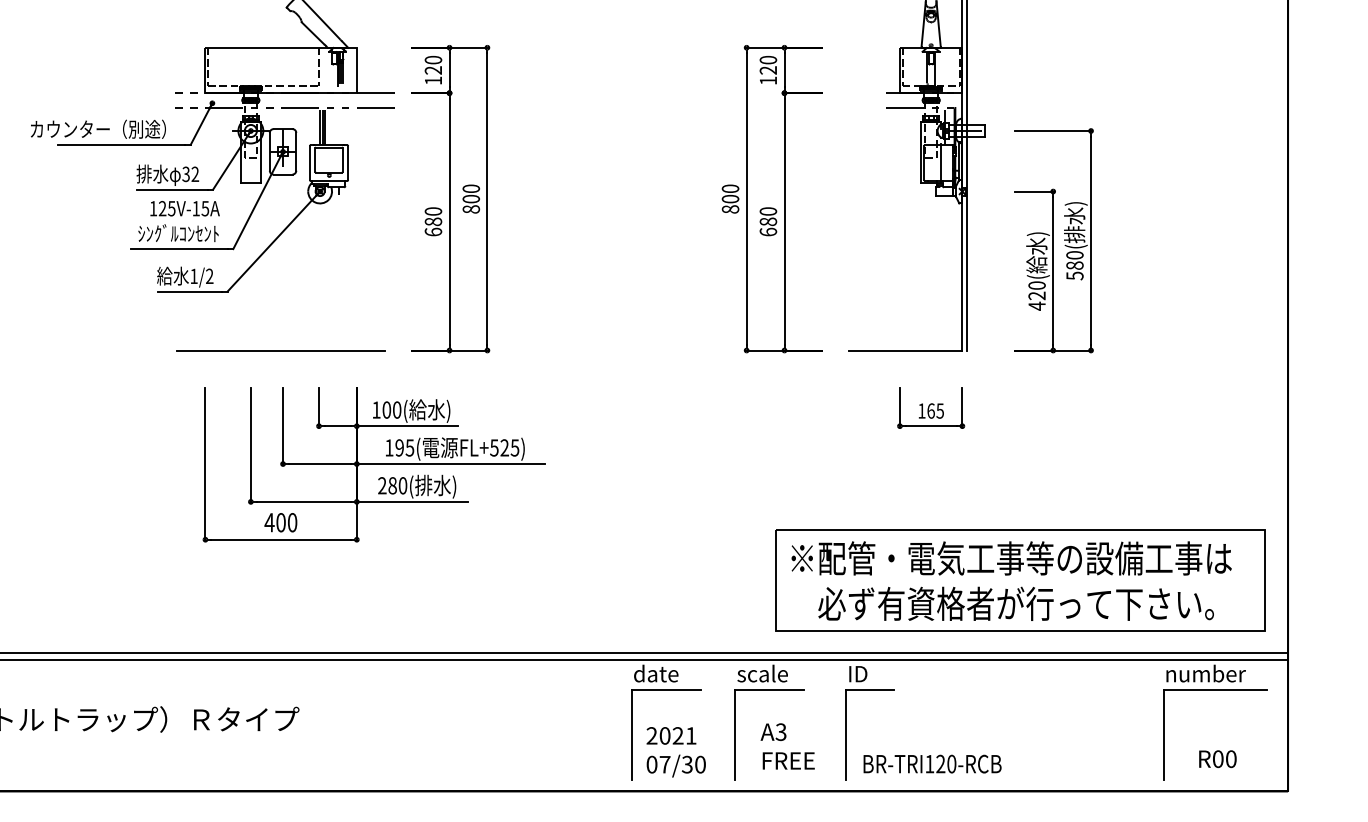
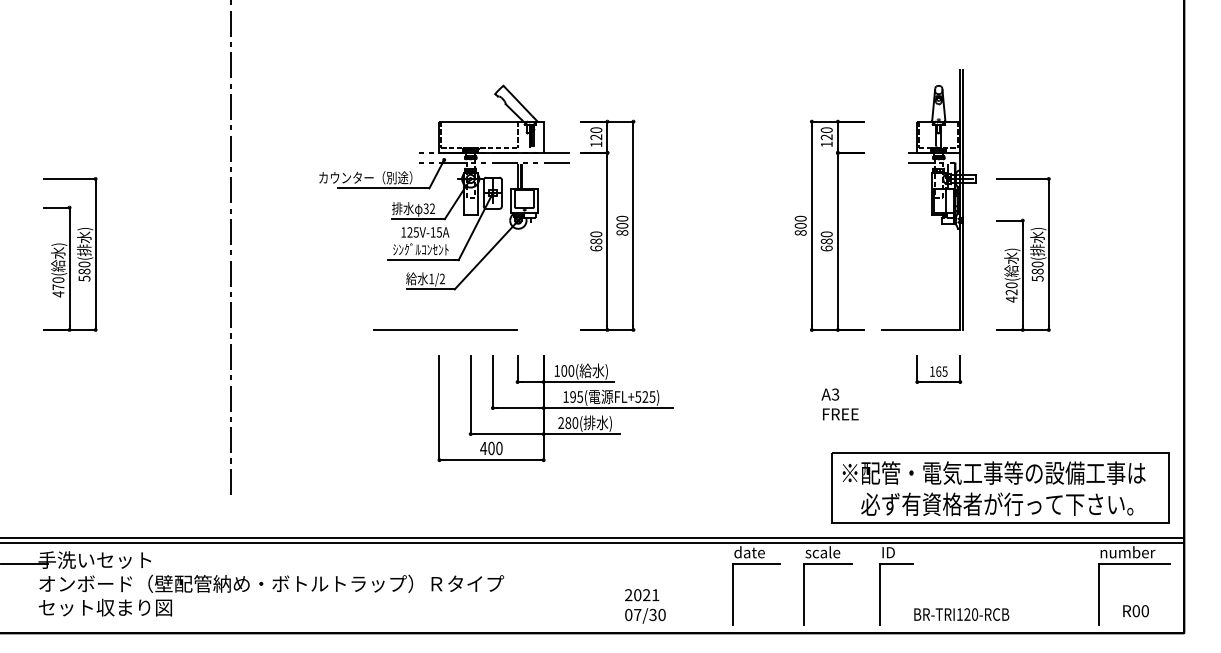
line: (281, 349) -> (445, 329), moved
text: (786, 746) -> (839, 404), moved
text: (676, 752) -> (645, 606), moved
text: (932, 764) -> (961, 614), moved

